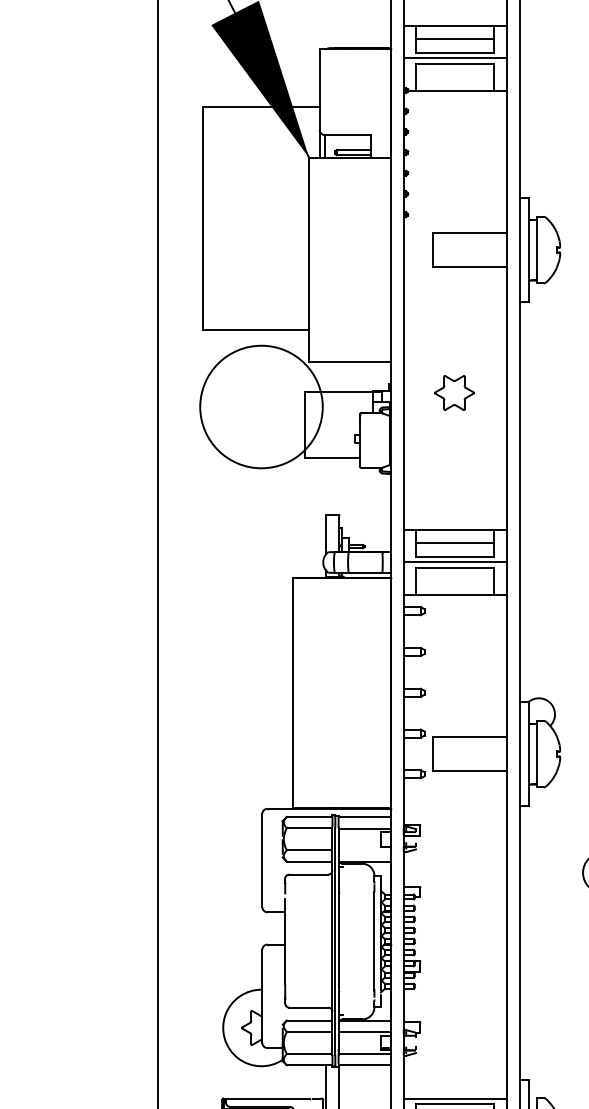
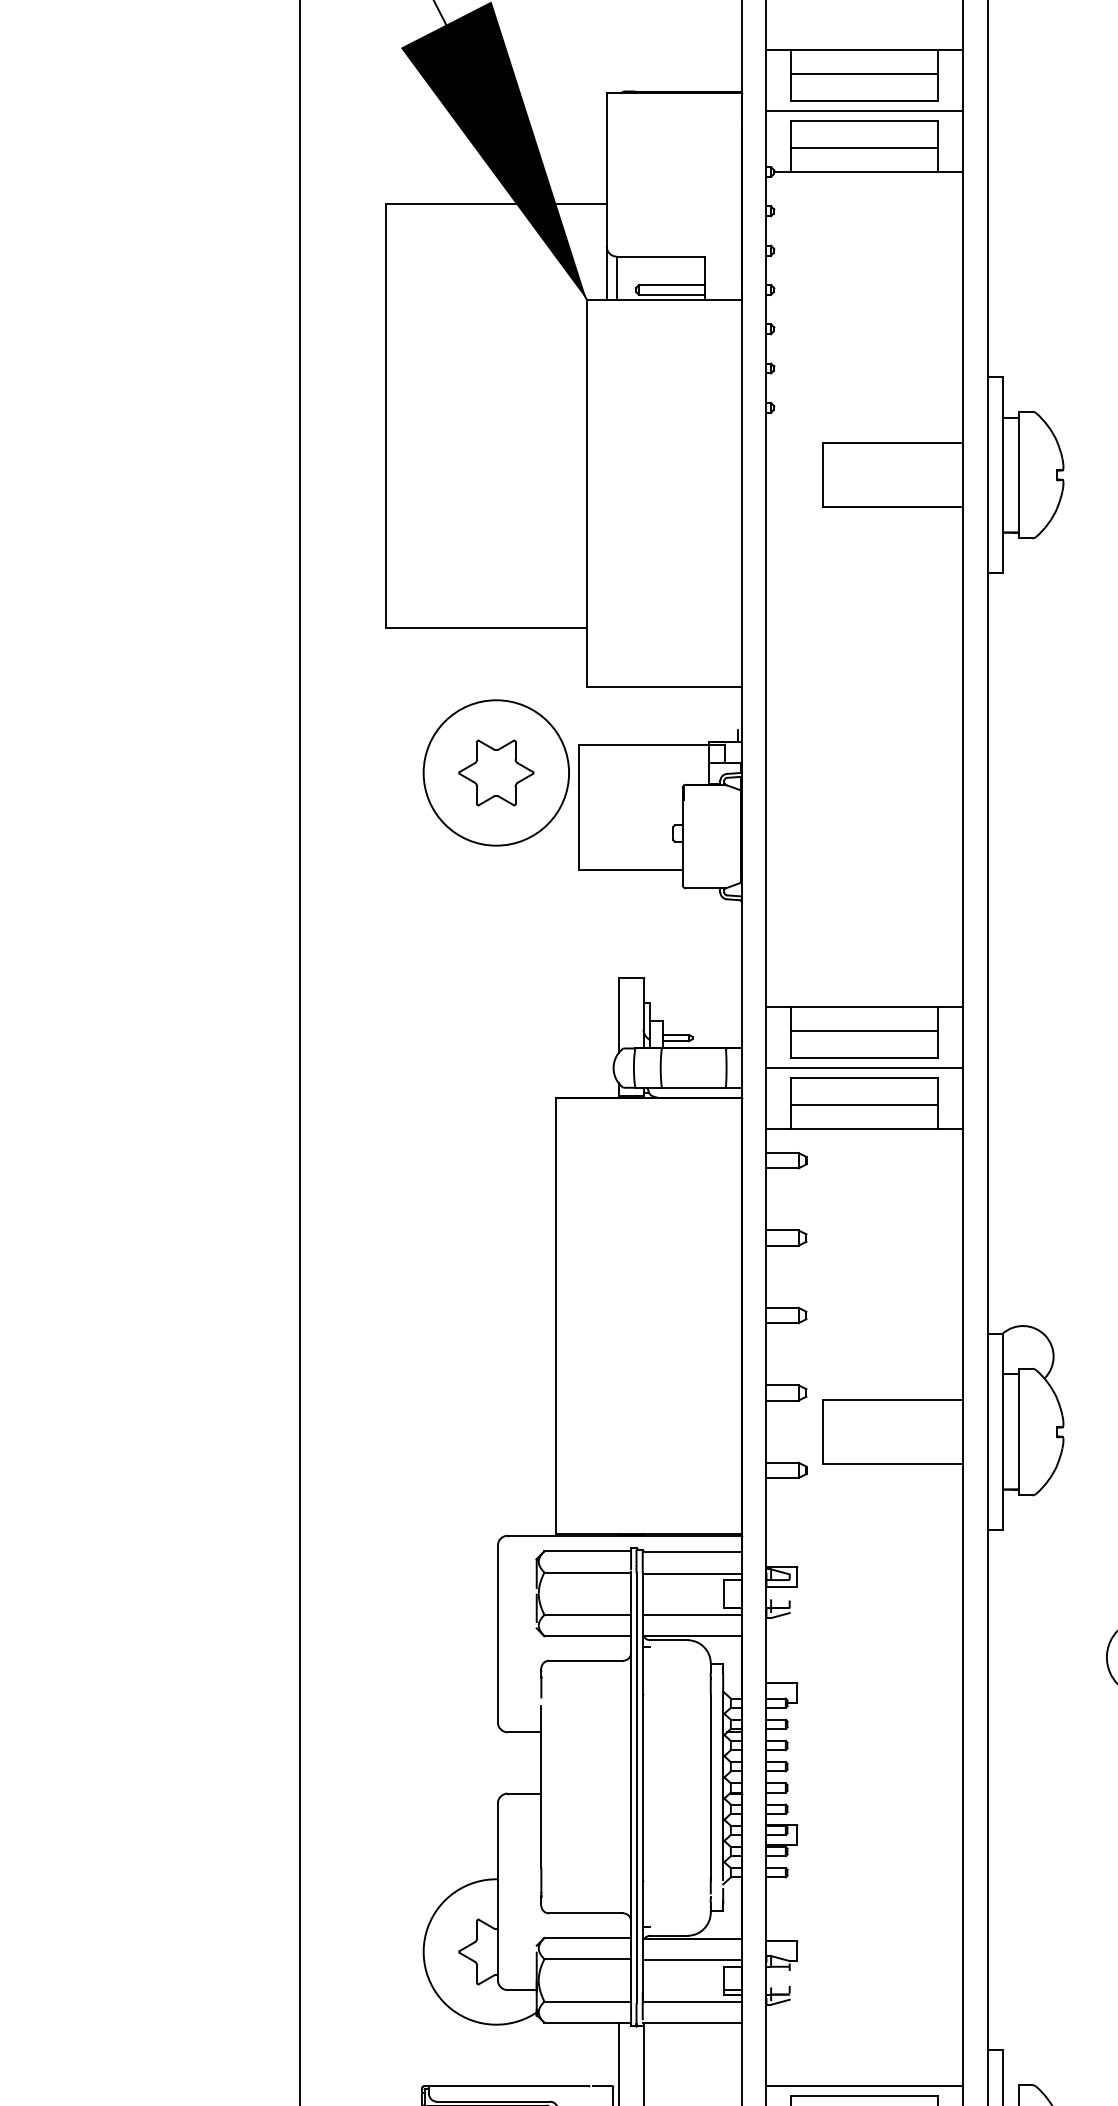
line: (455, 78) -> (864, 149), added
part: (454, 392) -> (496, 771), moved
circle: (261, 406) -> (496, 771), size x0.62
line: (455, 582) -> (864, 1106), added
line: (364, 850) -> (691, 1615), added

